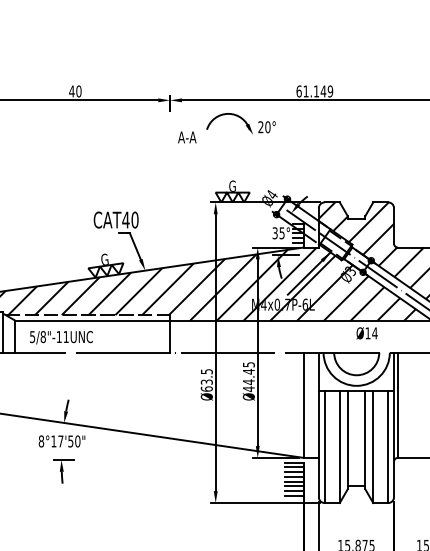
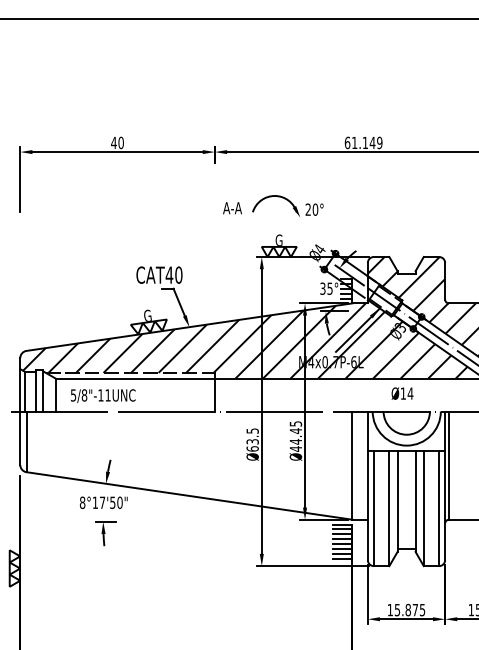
part: (240, 123) -> (287, 205), moved
text: (187, 137) -> (232, 208), moved
text: (367, 333) -> (402, 393), moved

